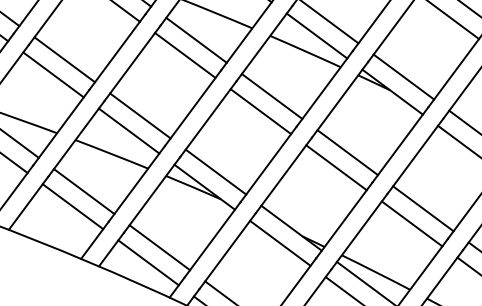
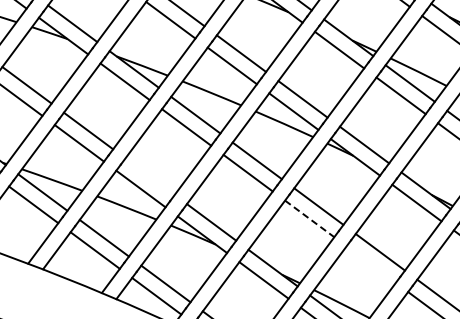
line: (139, 115) -> (149, 176), removed
line: (336, 167) -> (309, 218), solid -> dashed
line: (411, 223) -> (370, 264), removed

